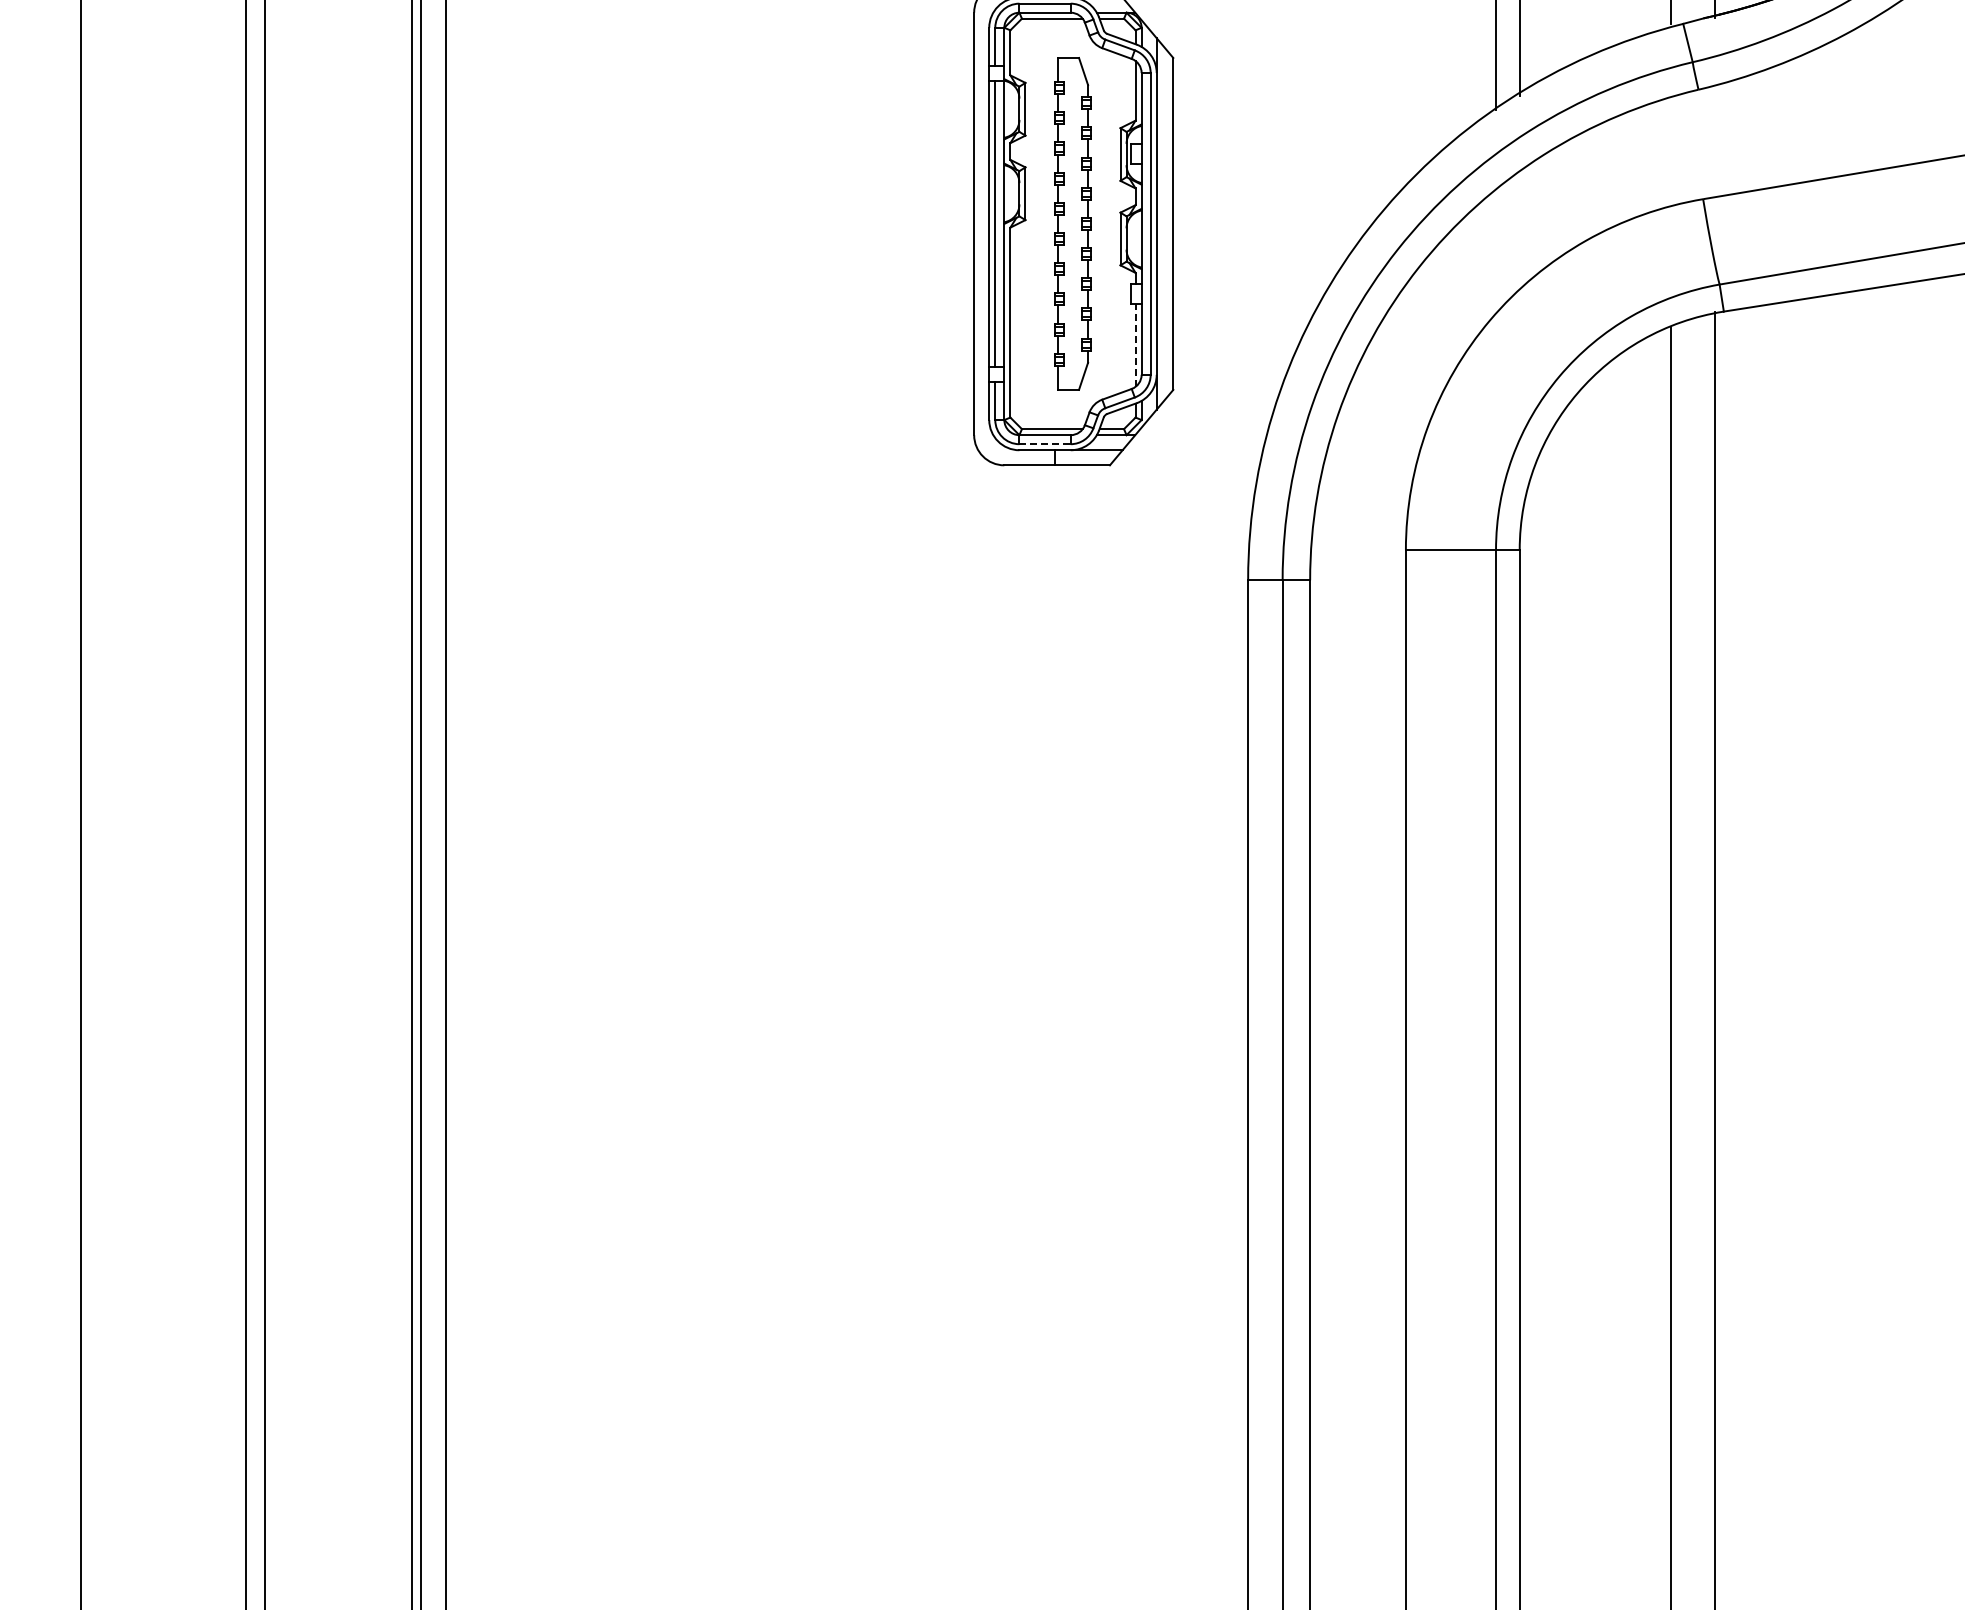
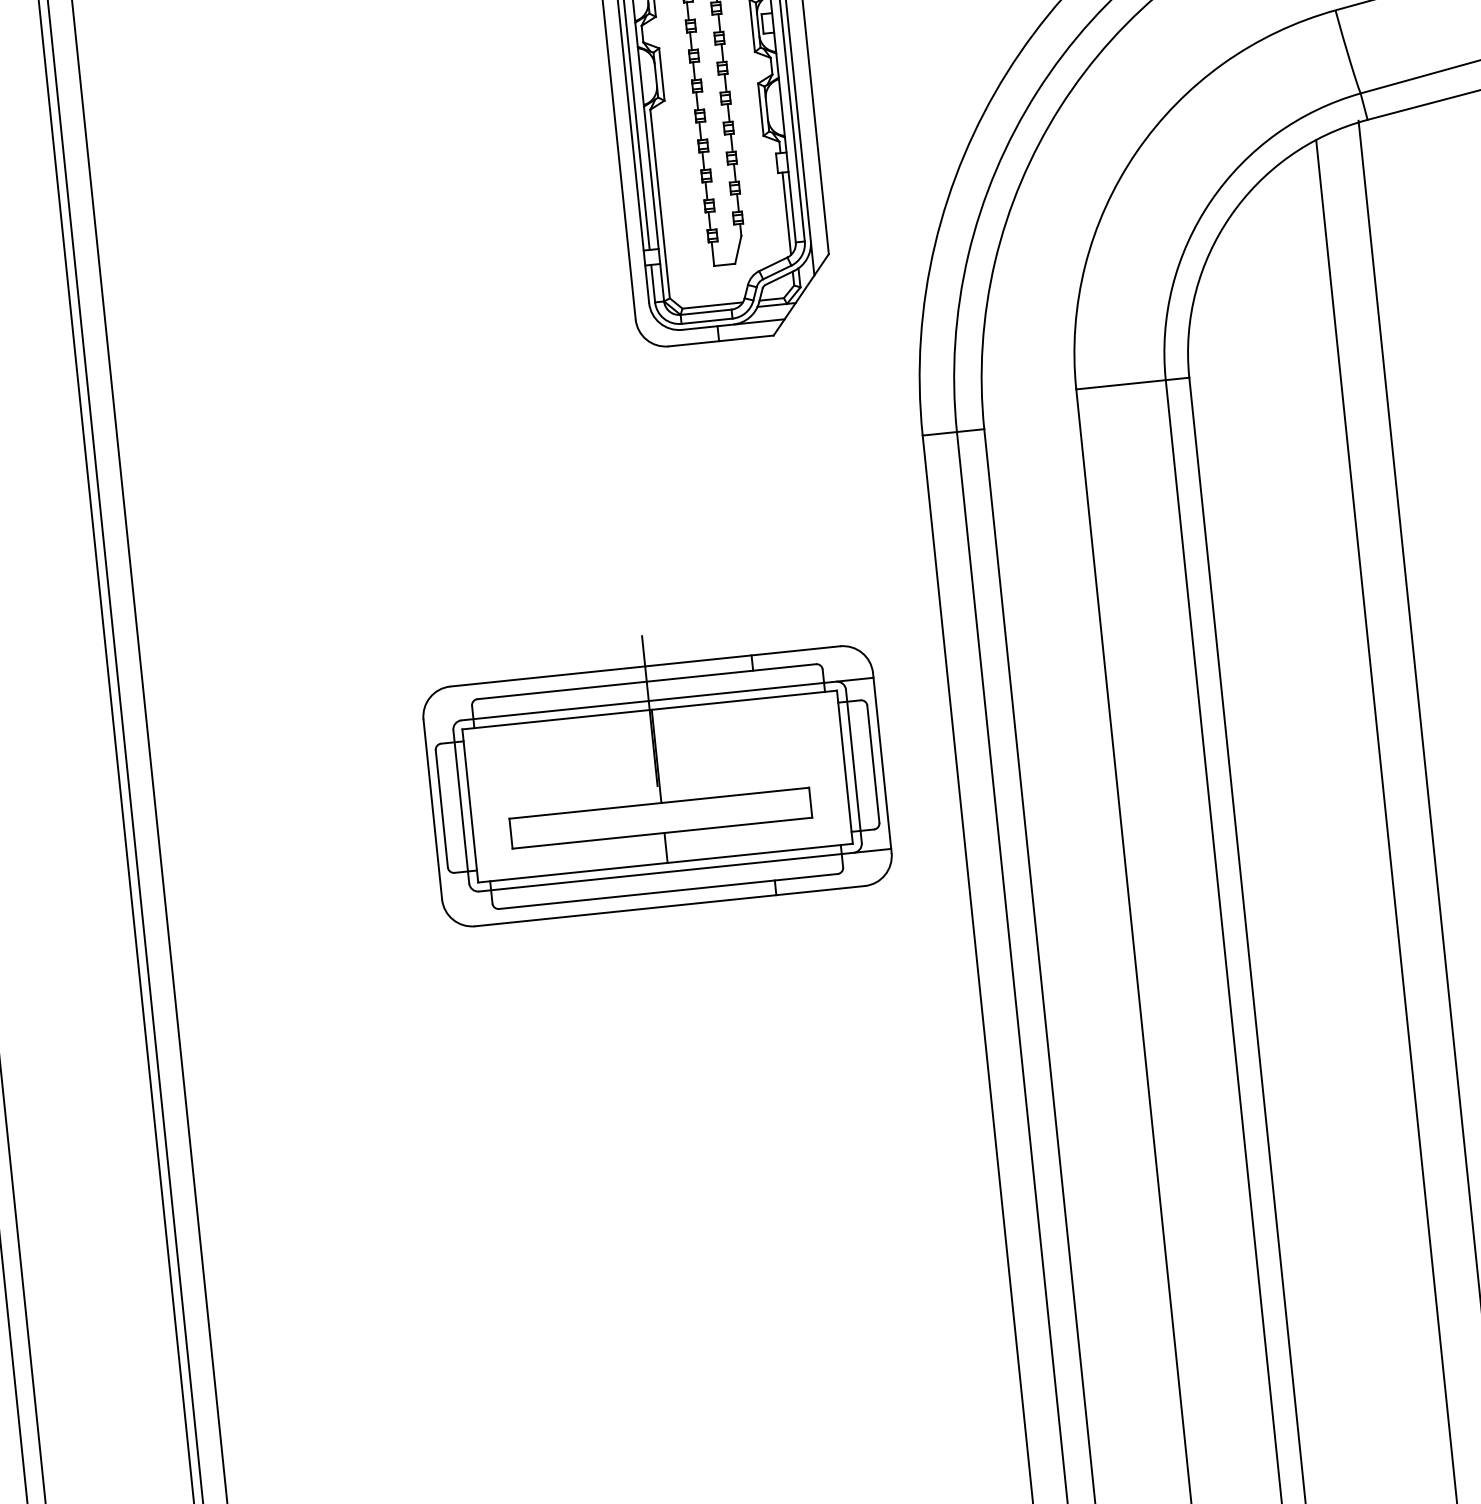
line: (1135, 344) -> (786, 212), dashed -> solid
line: (1045, 444) -> (707, 321), dashed -> solid
part: (947, 886) -> (655, 770), added

